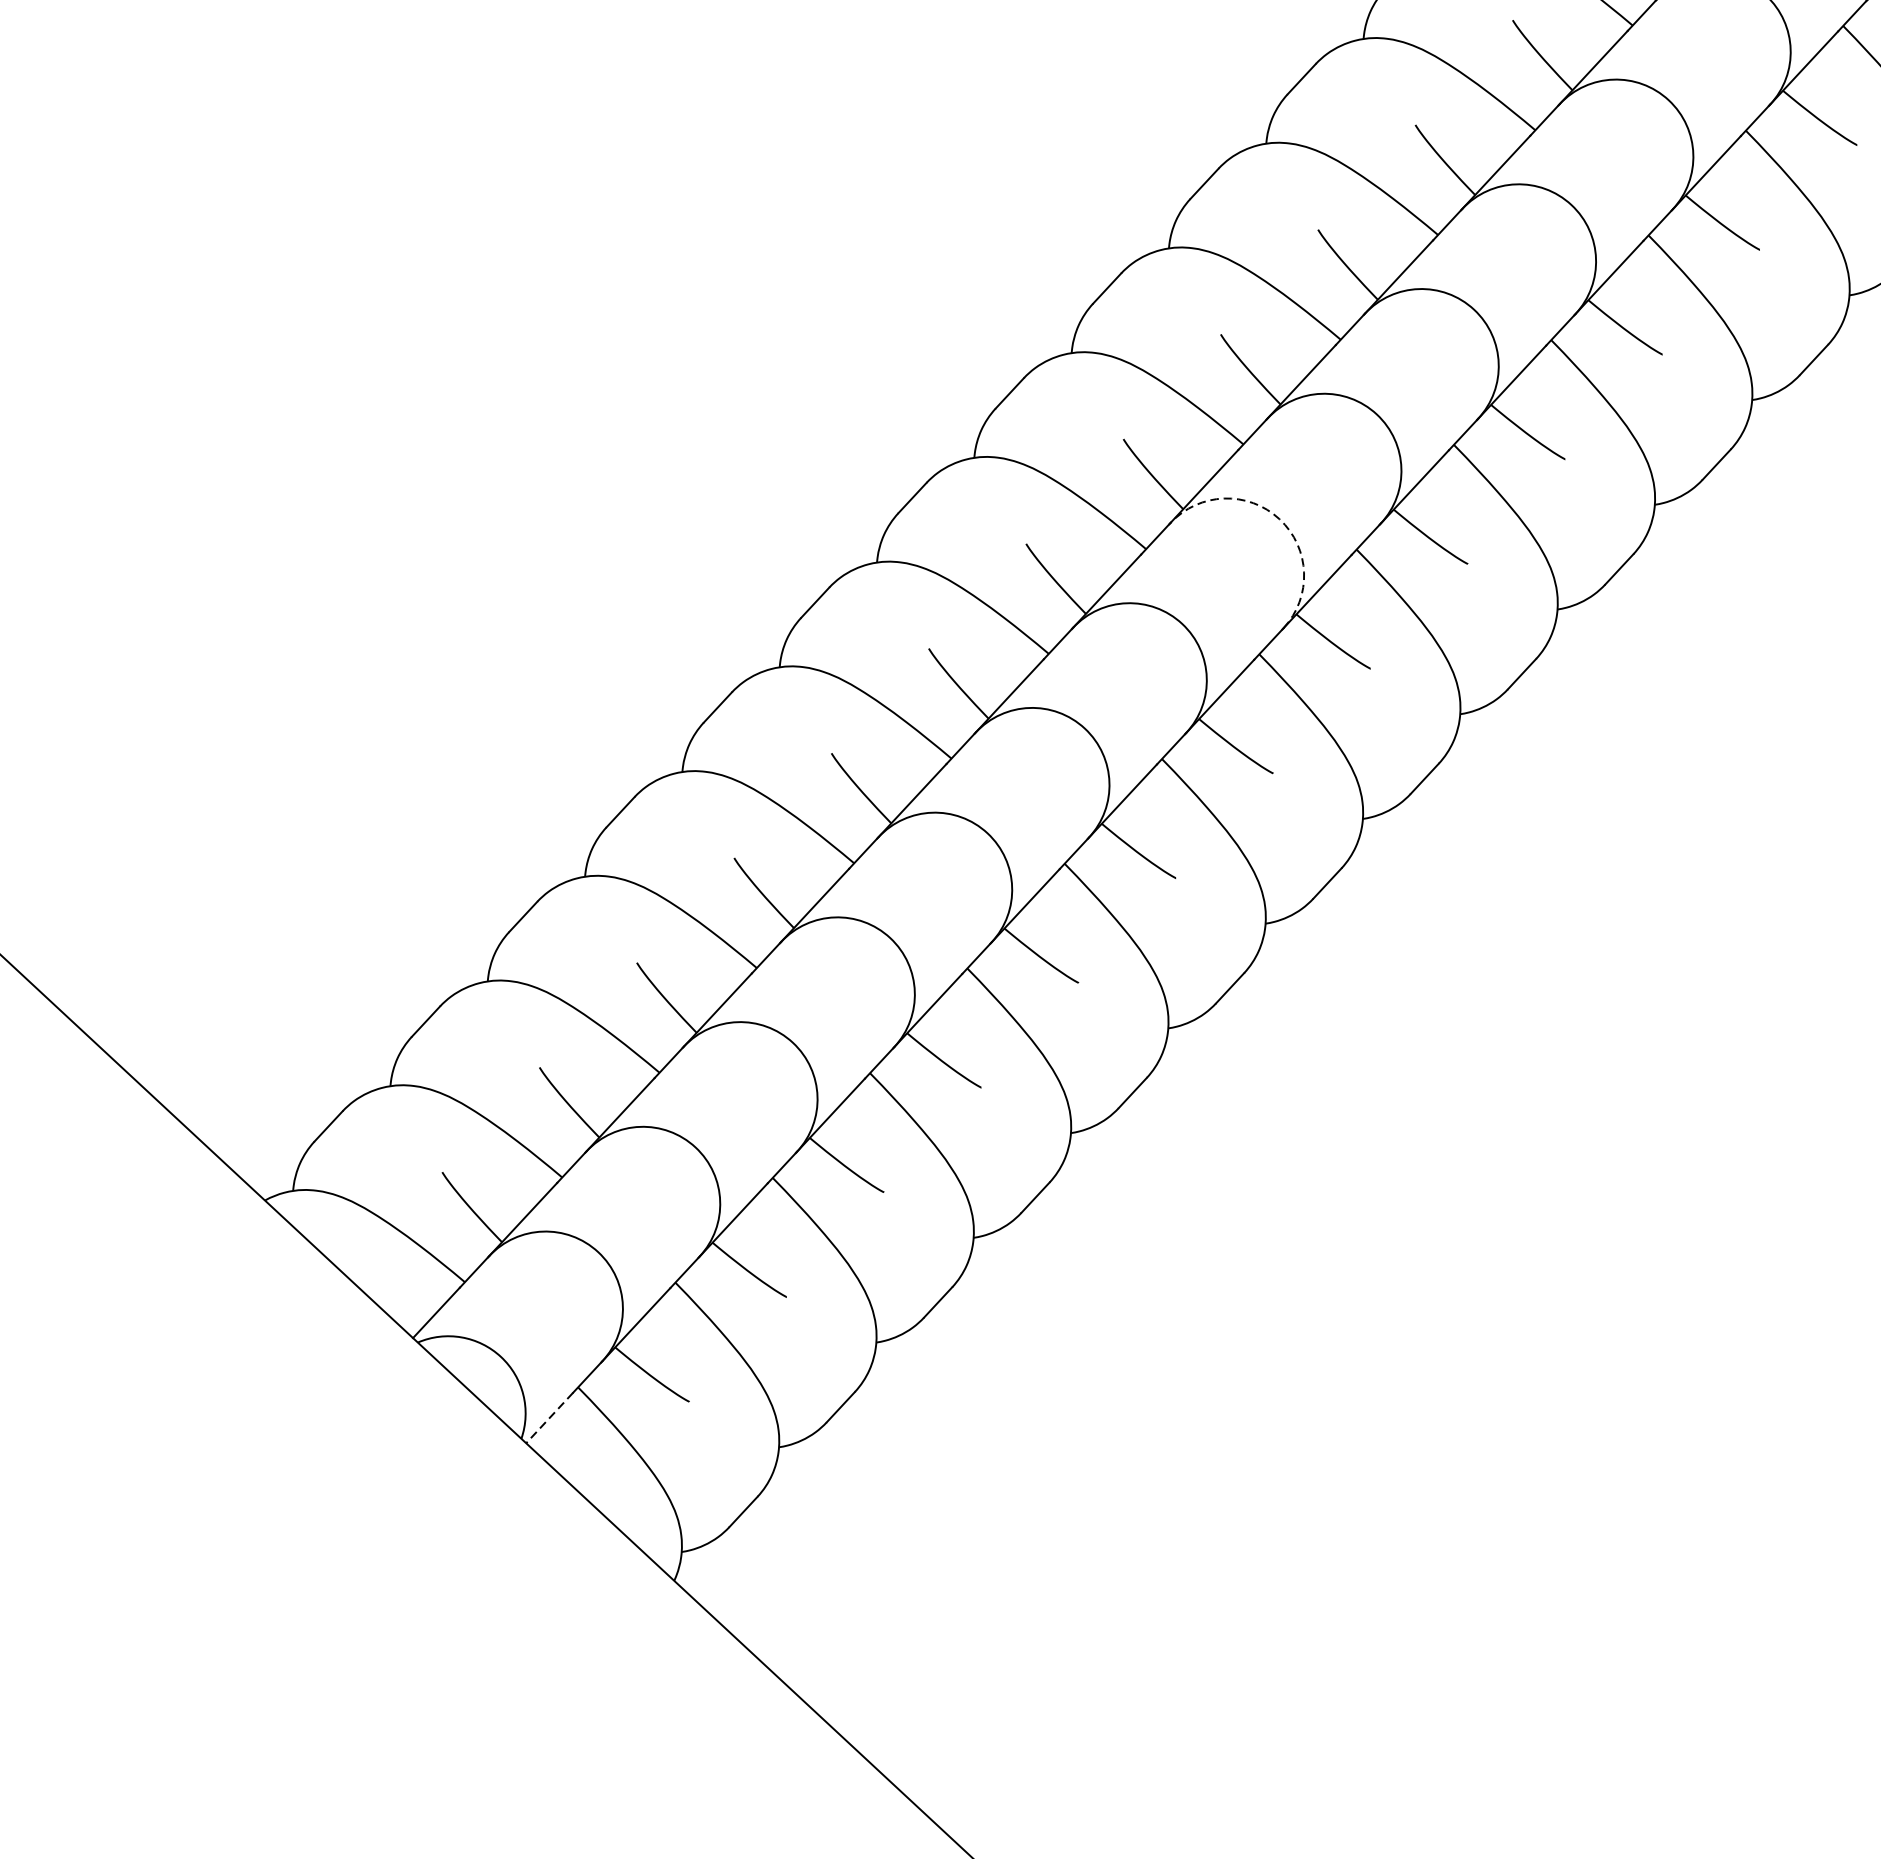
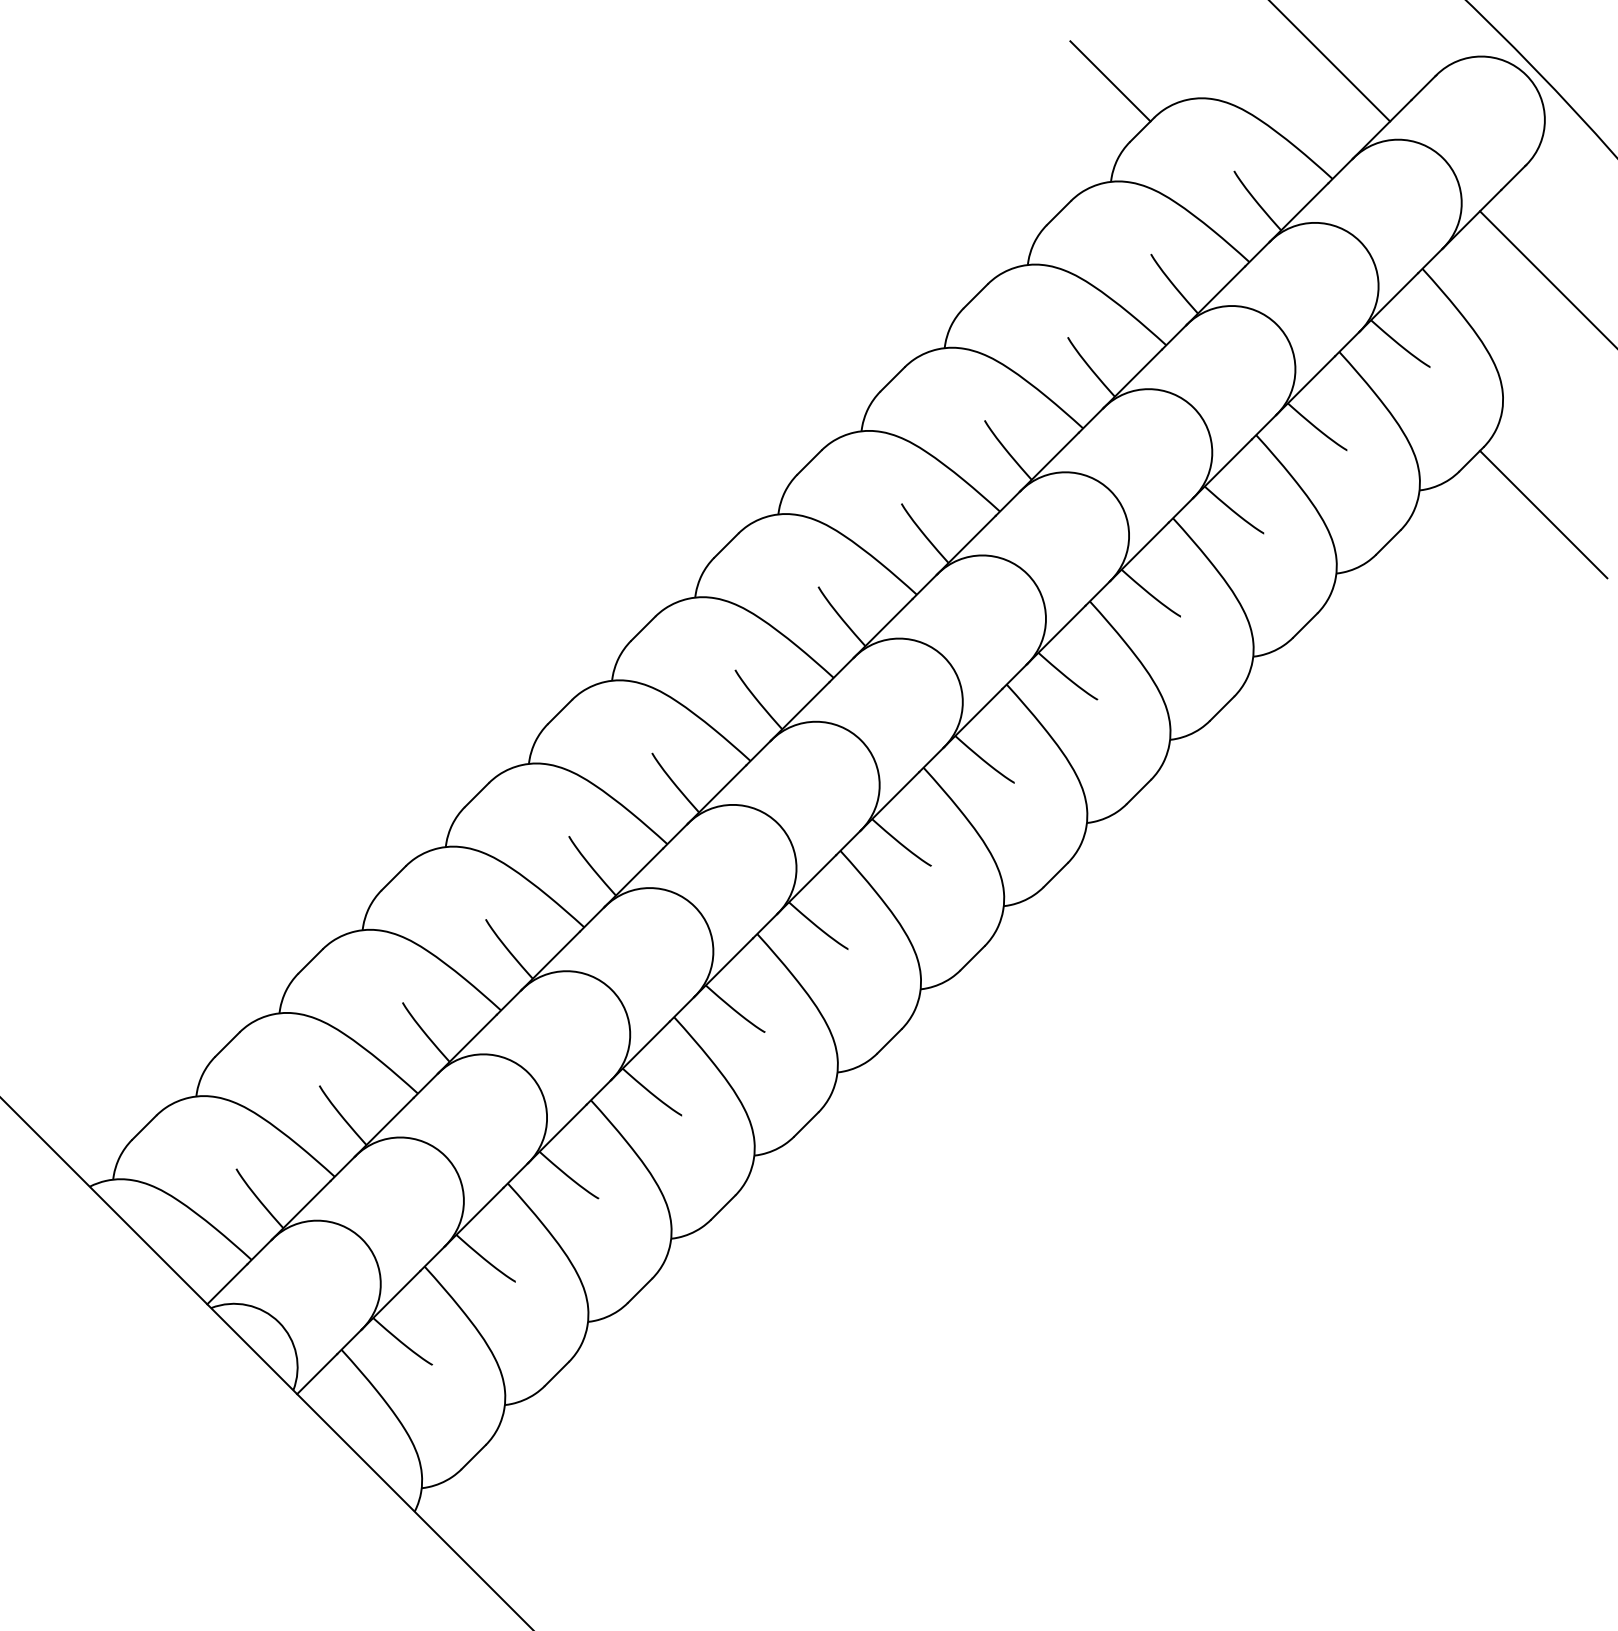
arc: (1279, 519) -> (944, 657), dashed -> solid
line: (548, 1418) -> (316, 1374), dashed -> solid

